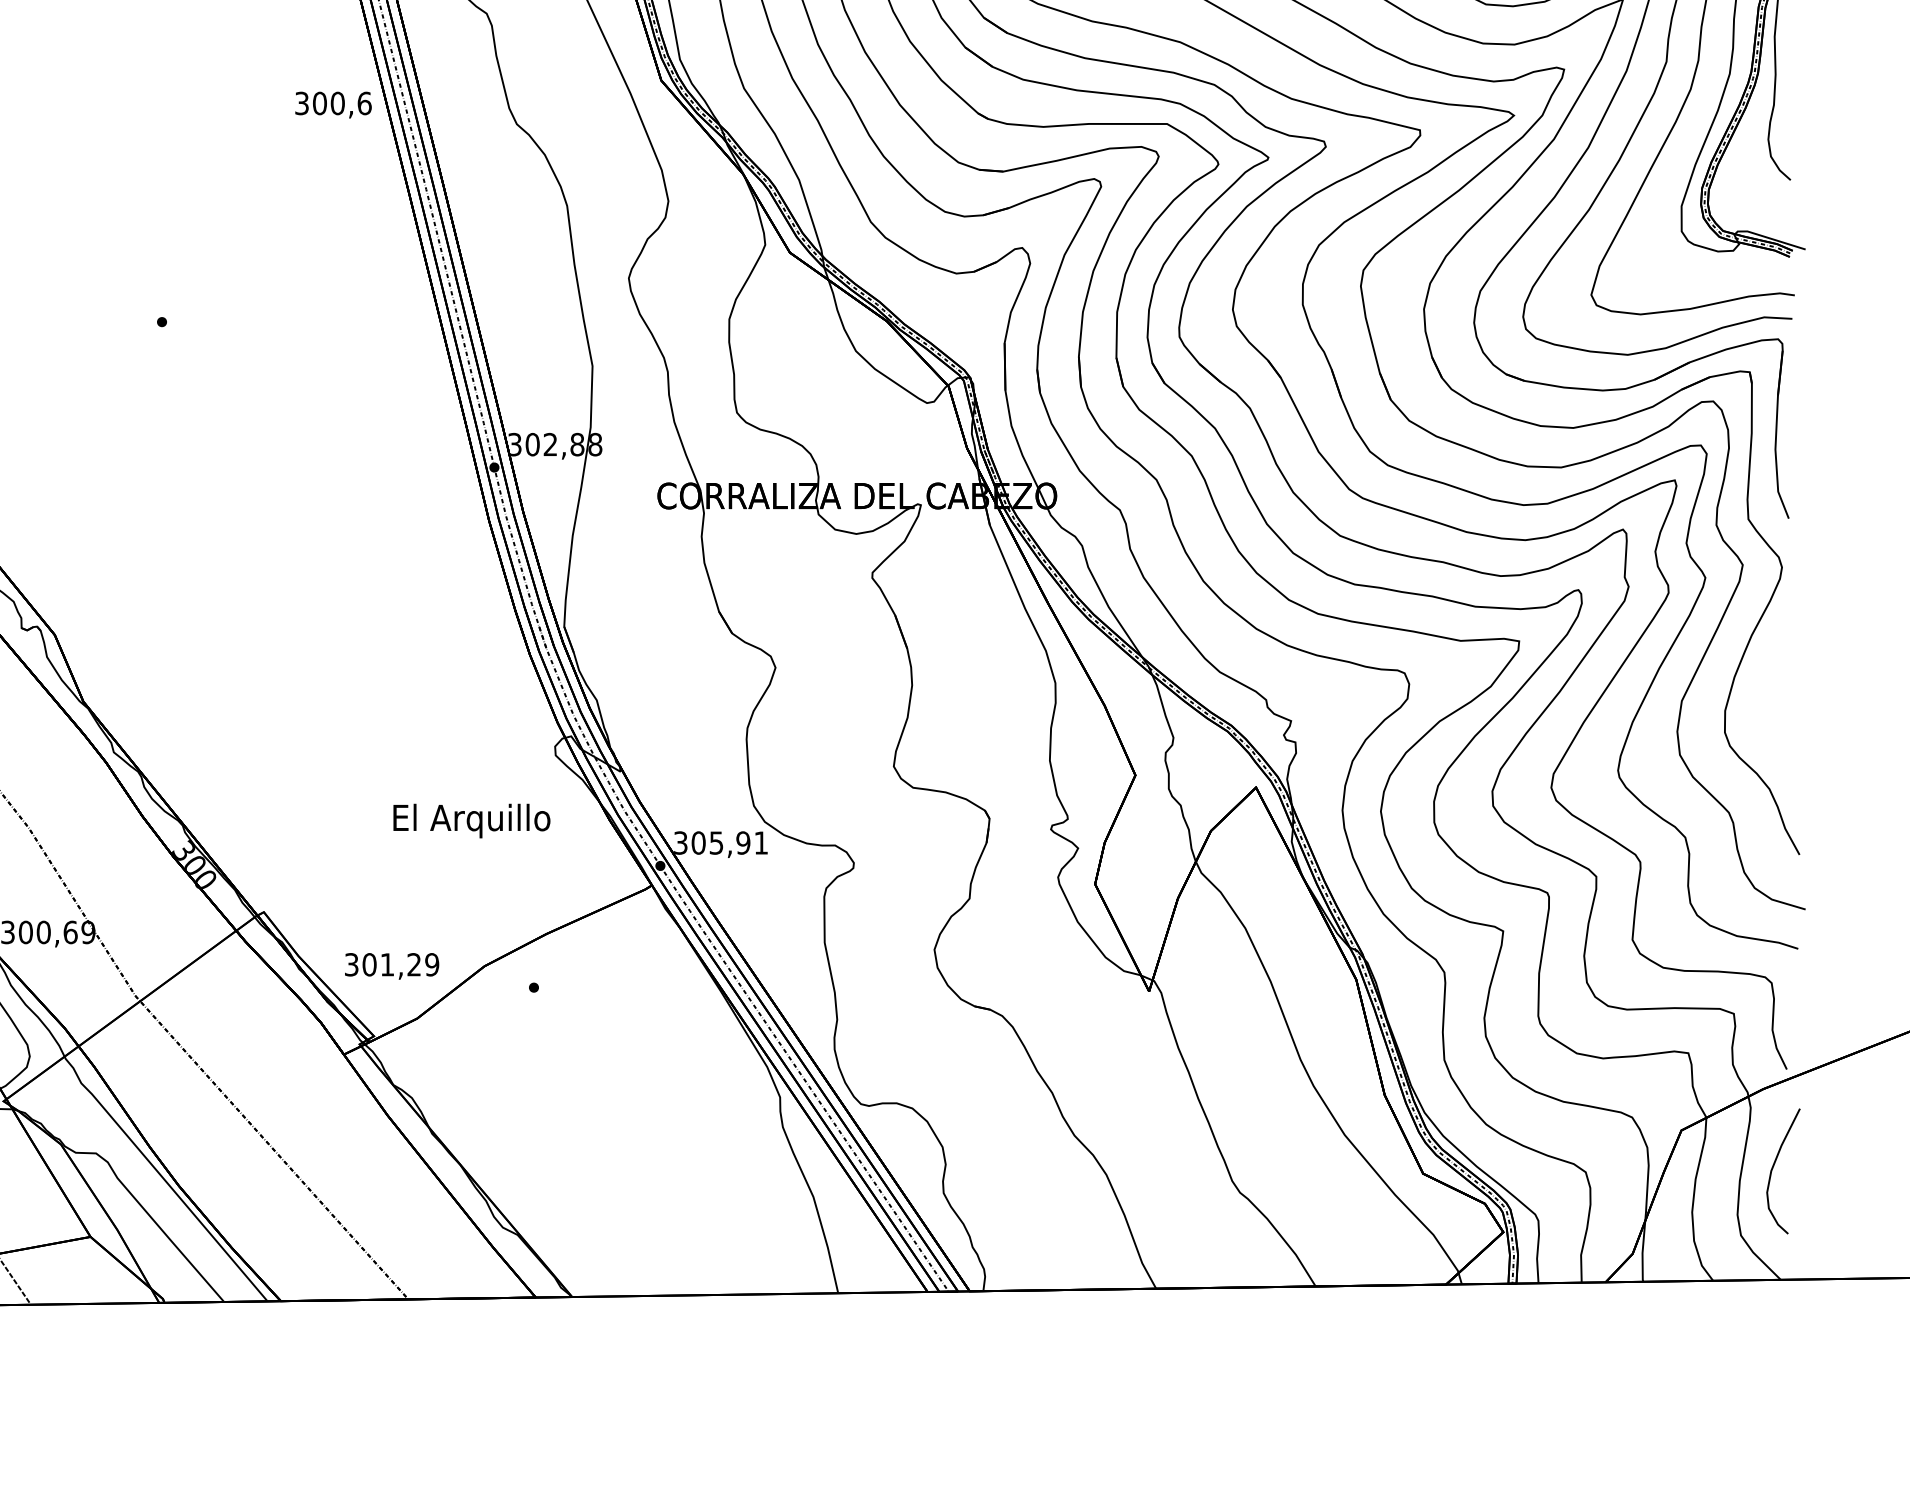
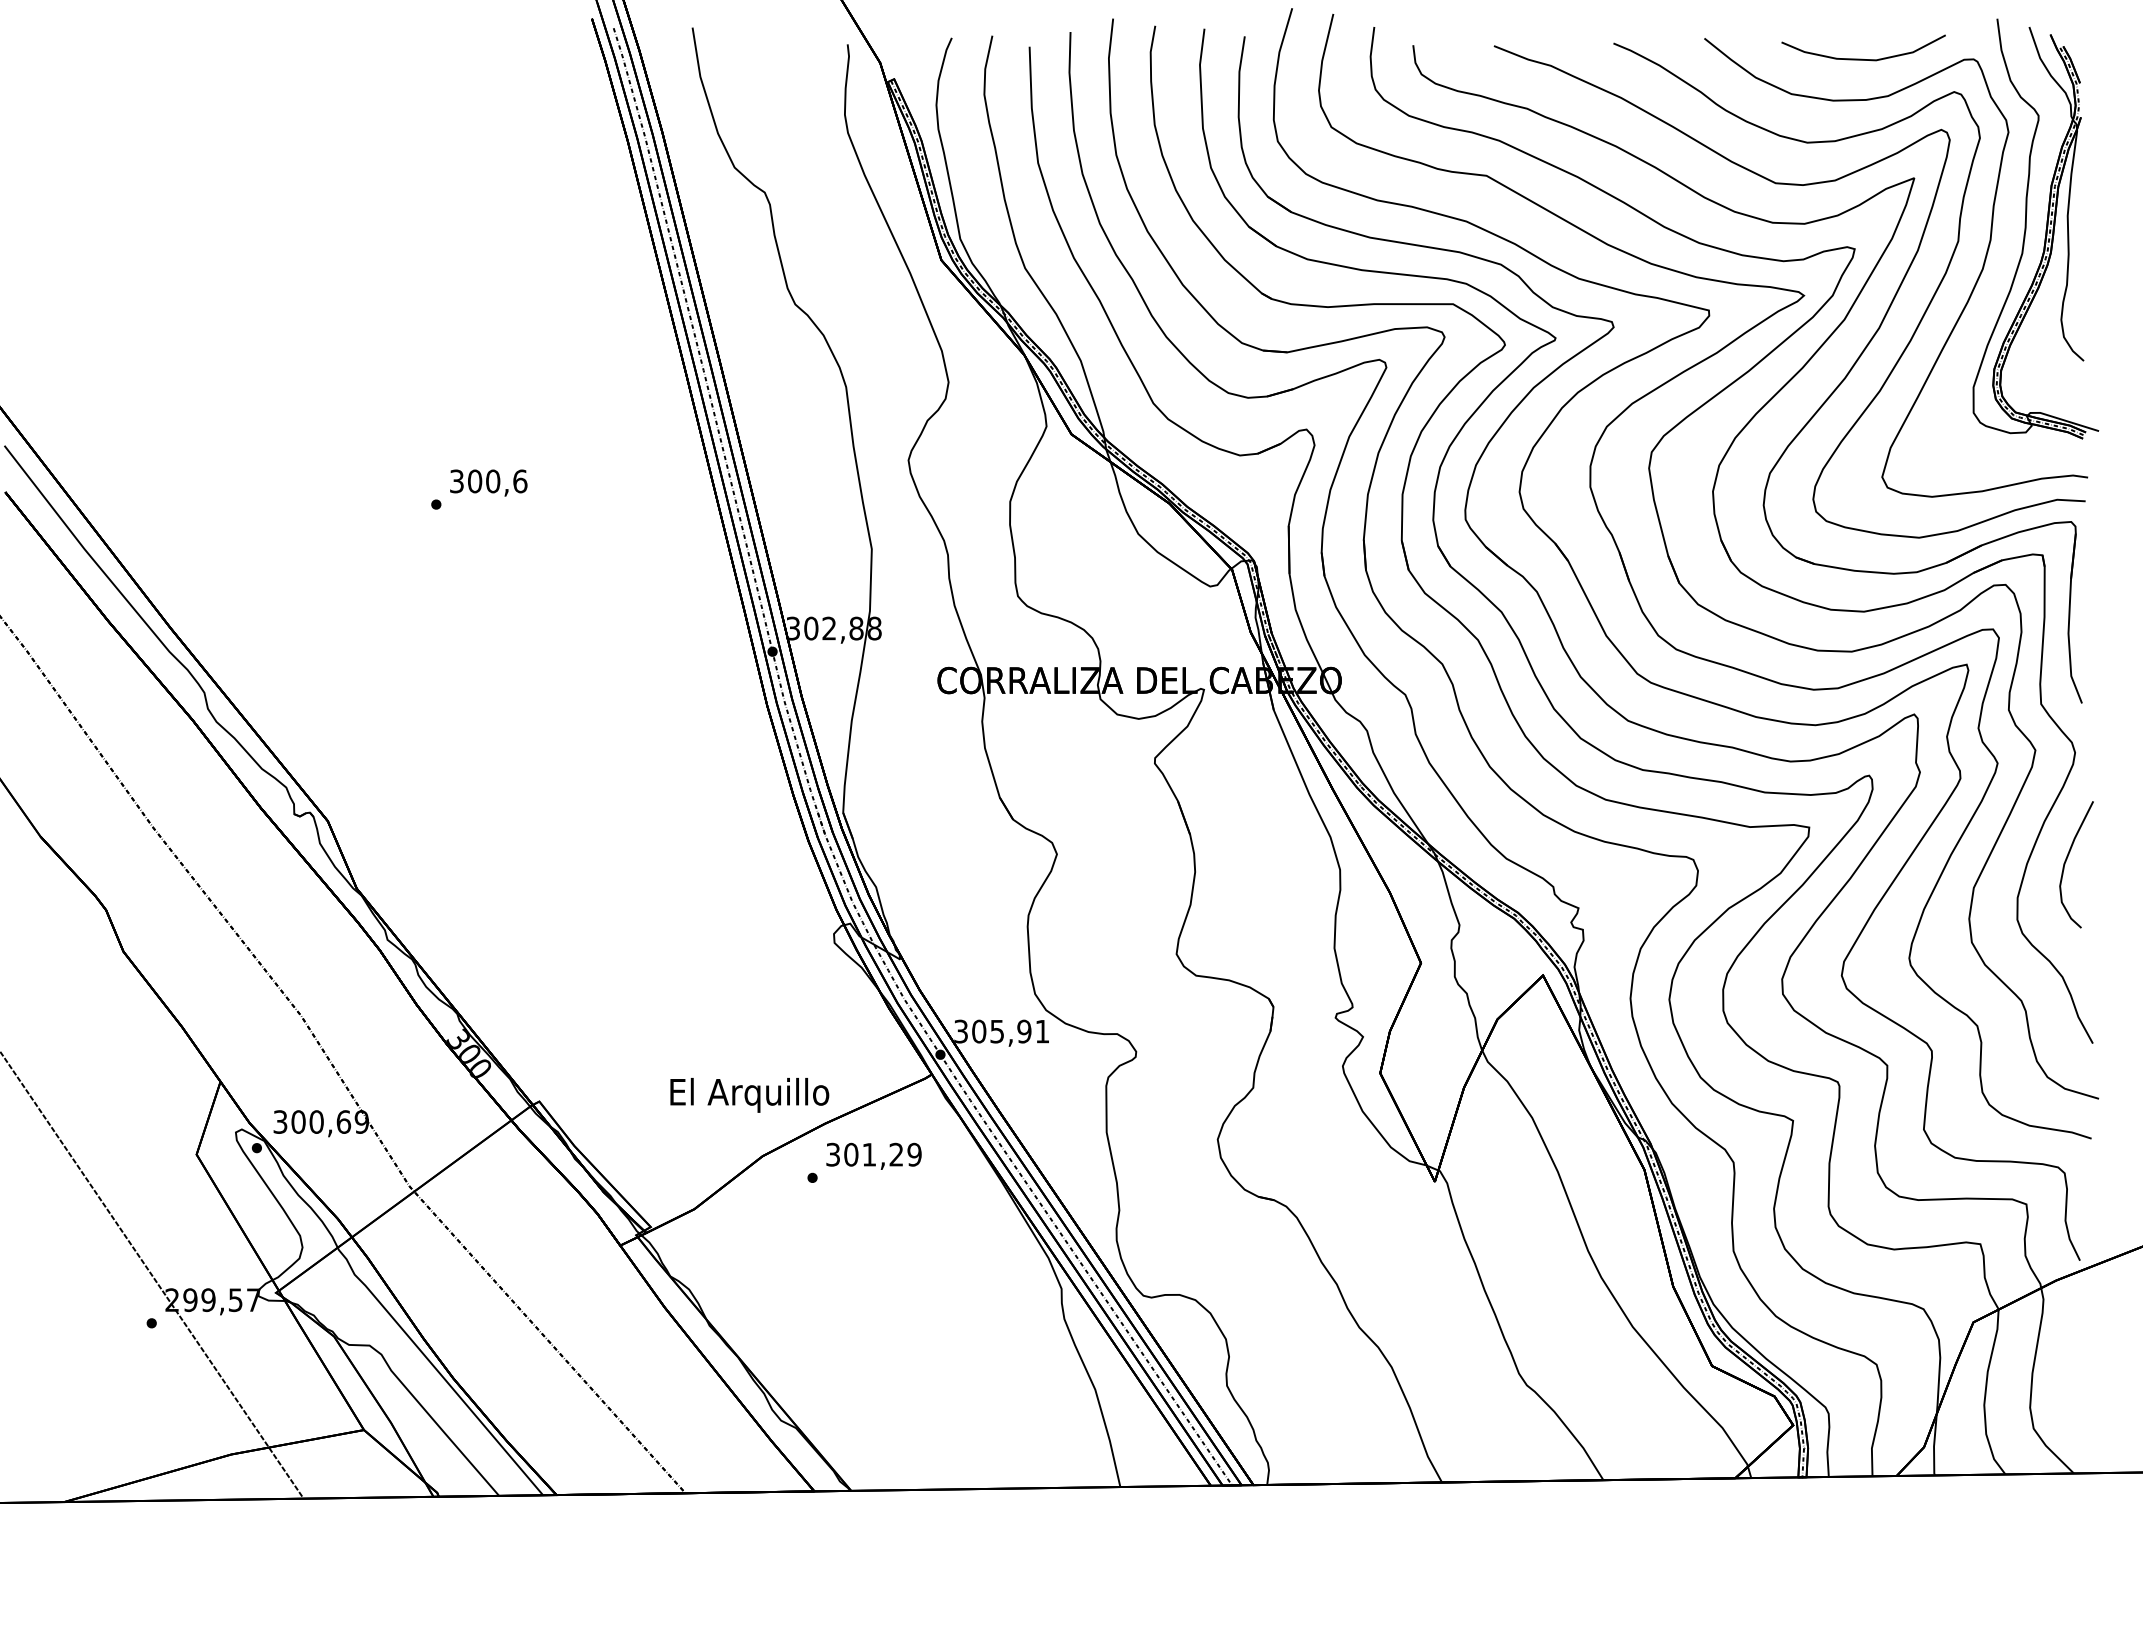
text: (333, 104) -> (488, 482), moved
text: (471, 821) -> (749, 1095), moved
text: (391, 965) -> (873, 1155), moved
curve: (1774, 1166) -> (2067, 859), moved

